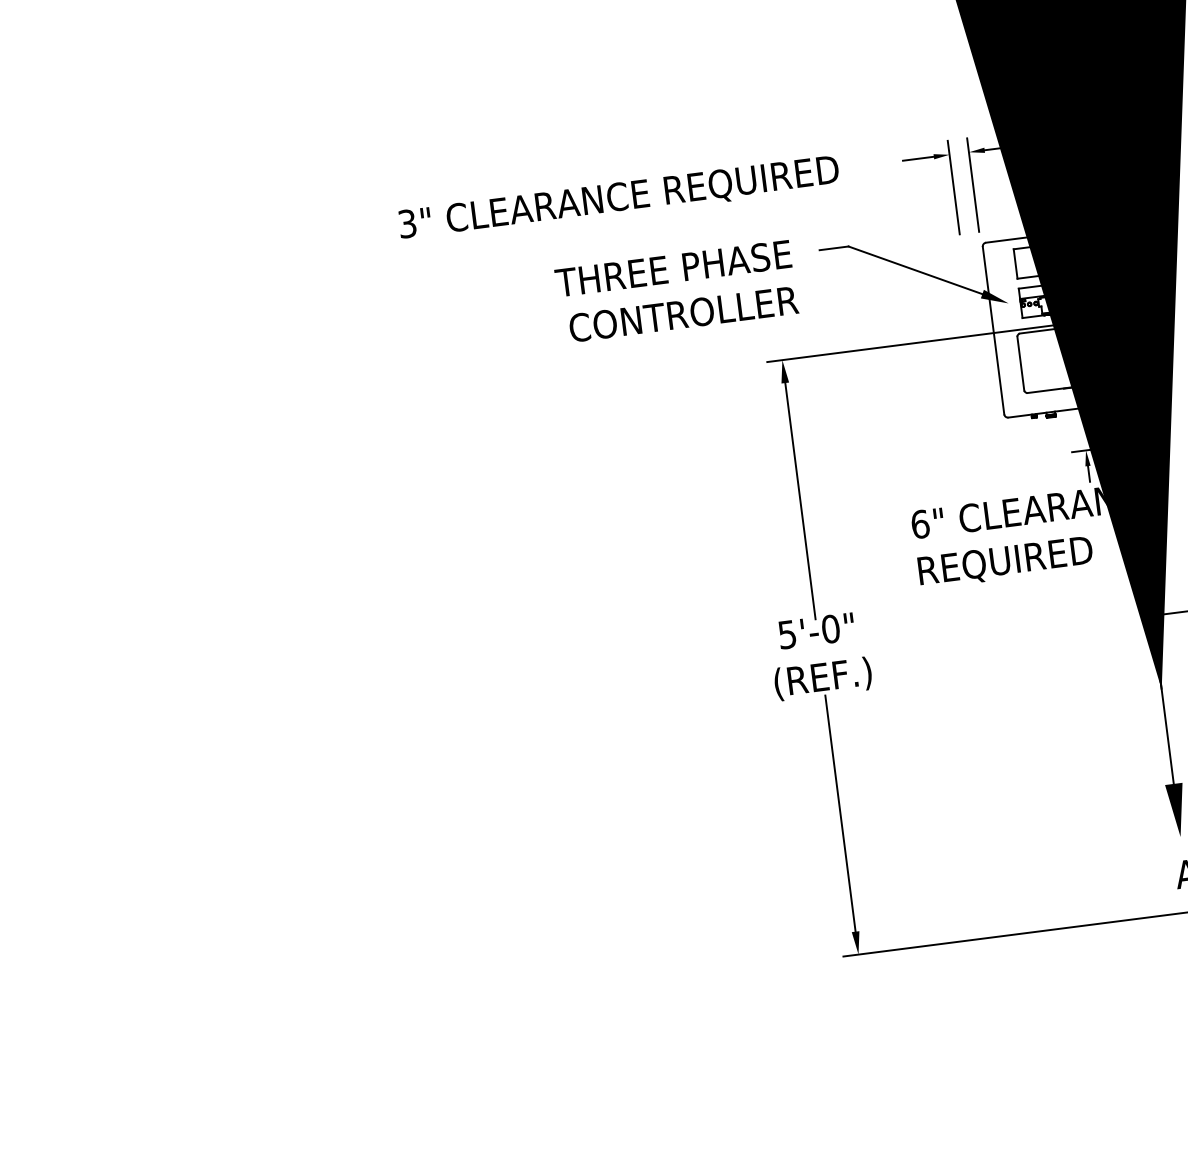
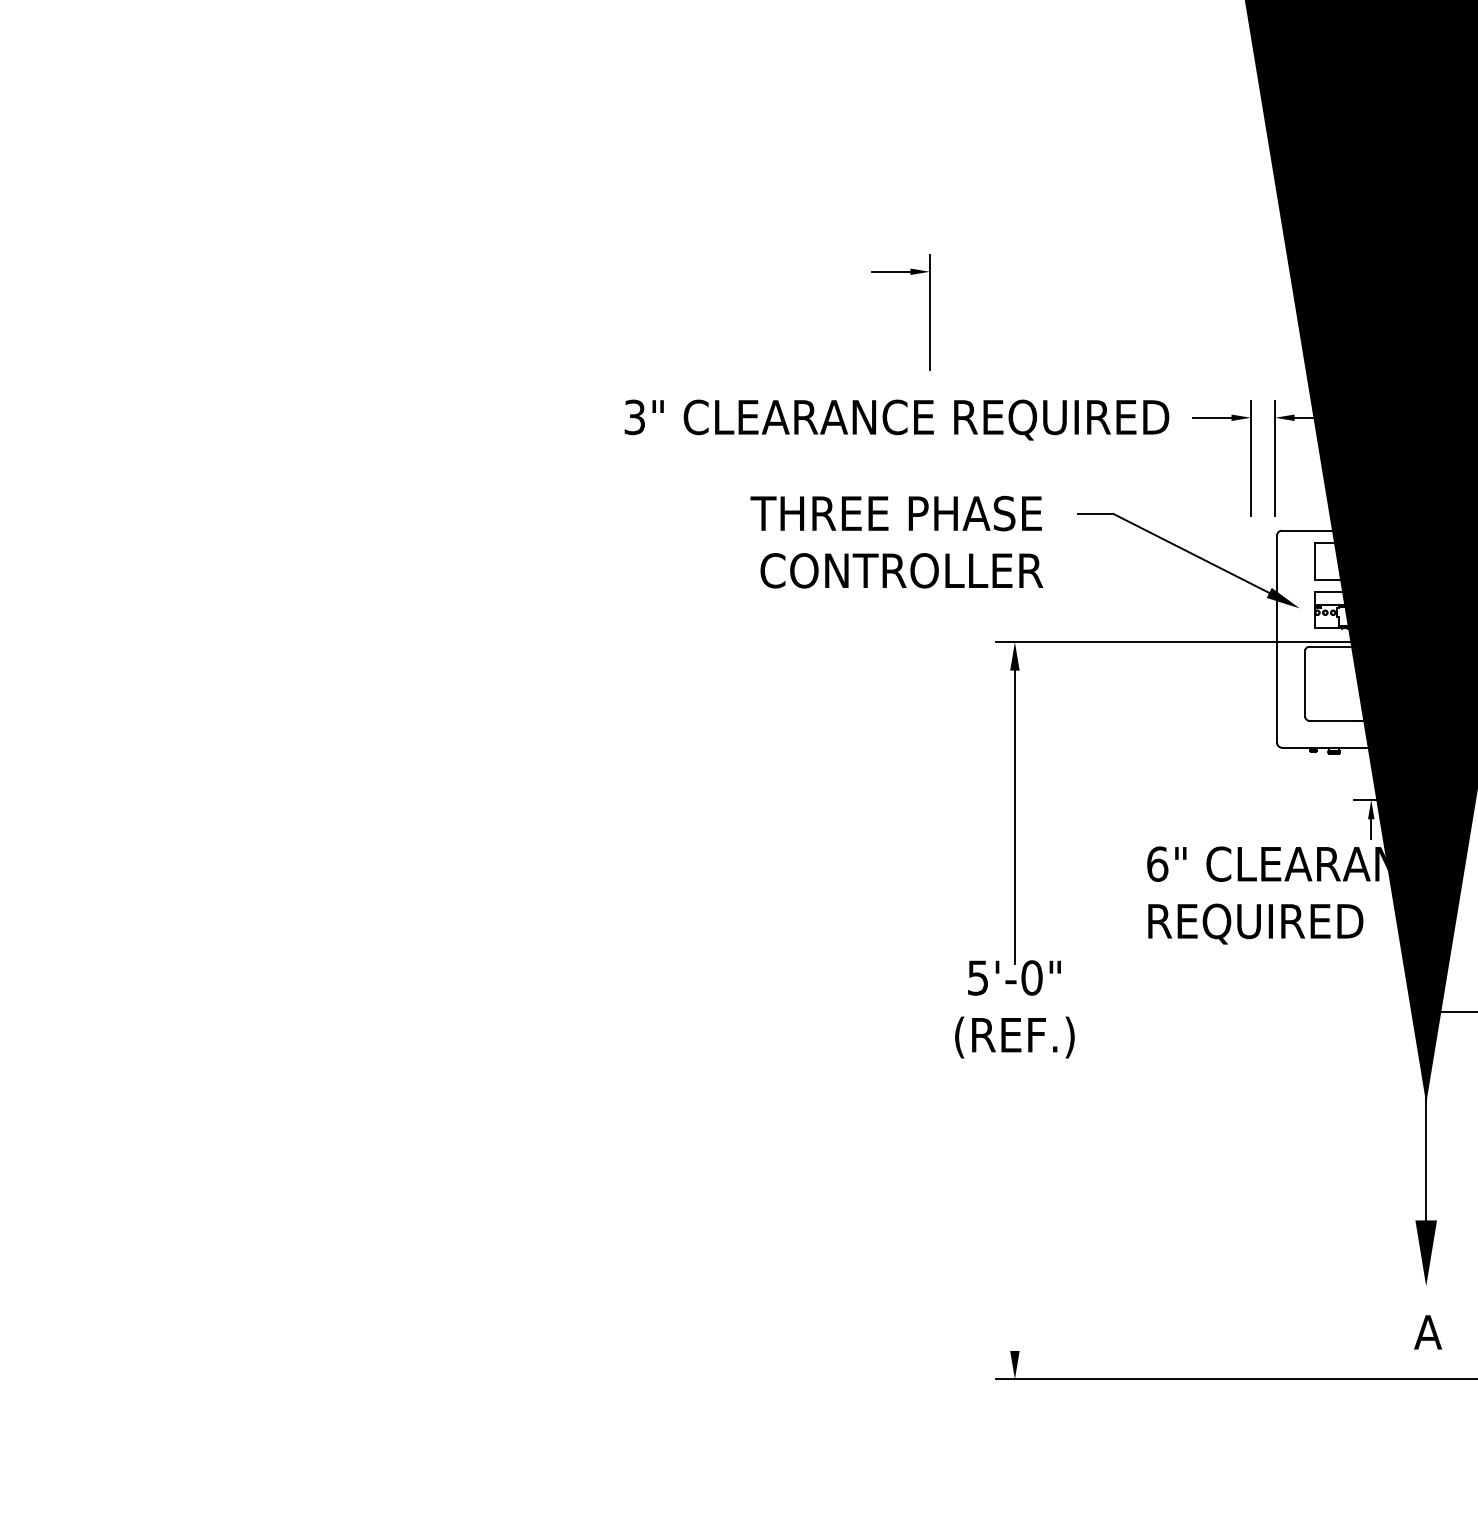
part: (679, 103) -> (929, 312), added
text: (618, 198) -> (896, 419), moved
line: (840, 813) -> (1014, 1204), removed

